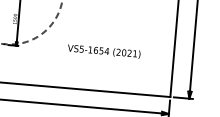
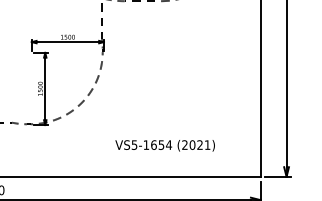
text: (103, 51) -> (164, 145), moved

